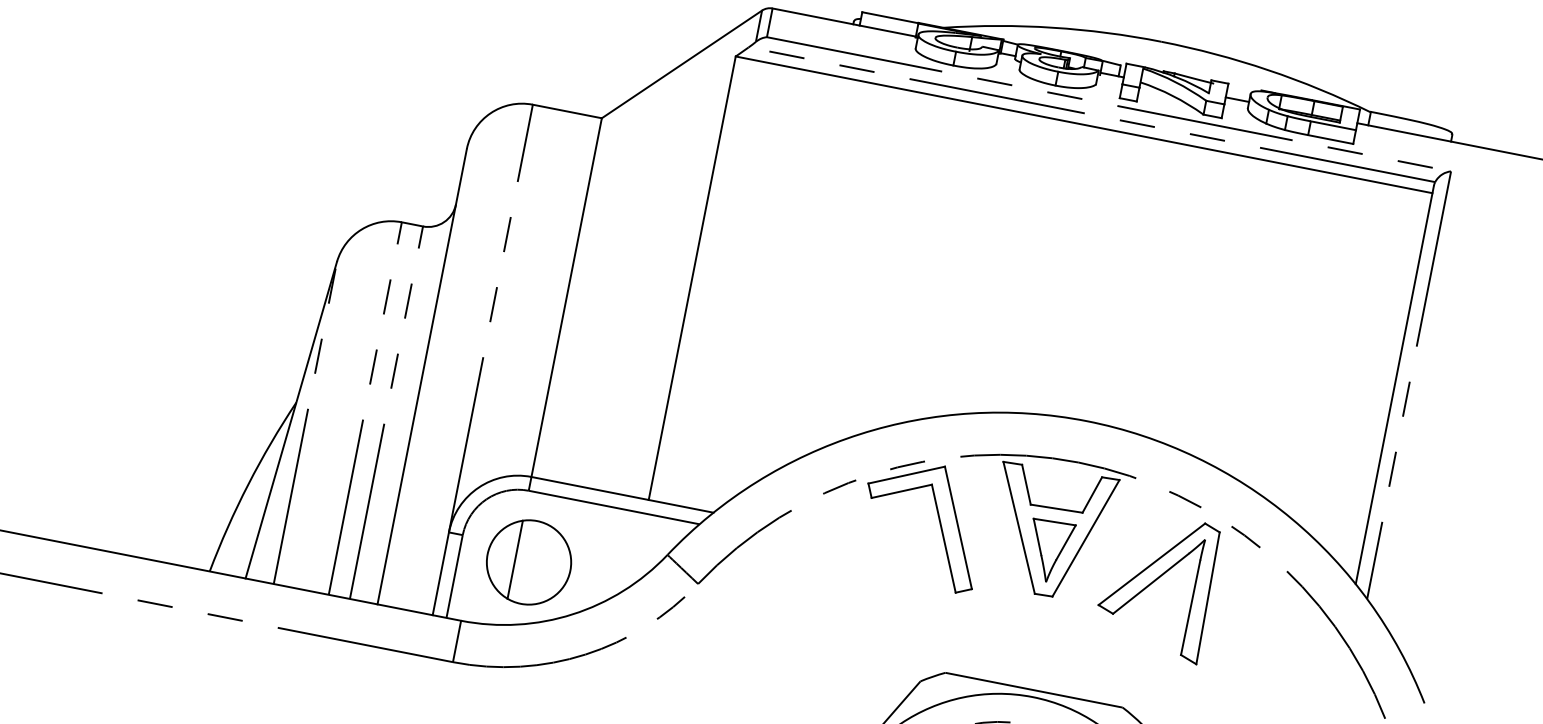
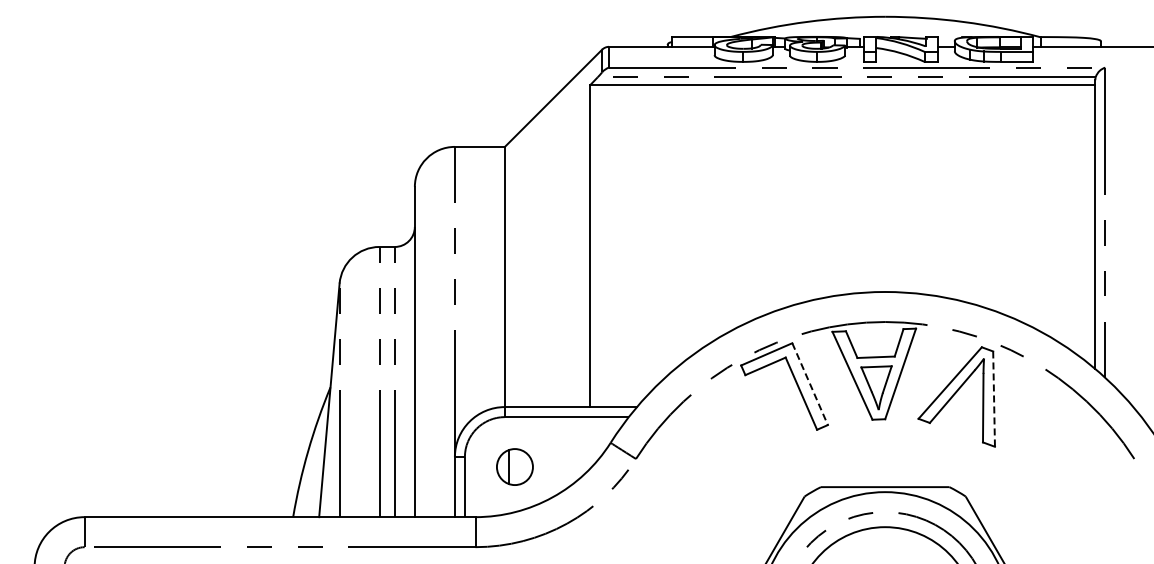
line: (958, 528) -> (810, 384), solid -> dashed
part: (528, 561) -> (514, 466), size x0.6
line: (1208, 598) -> (994, 399), solid -> dashed

